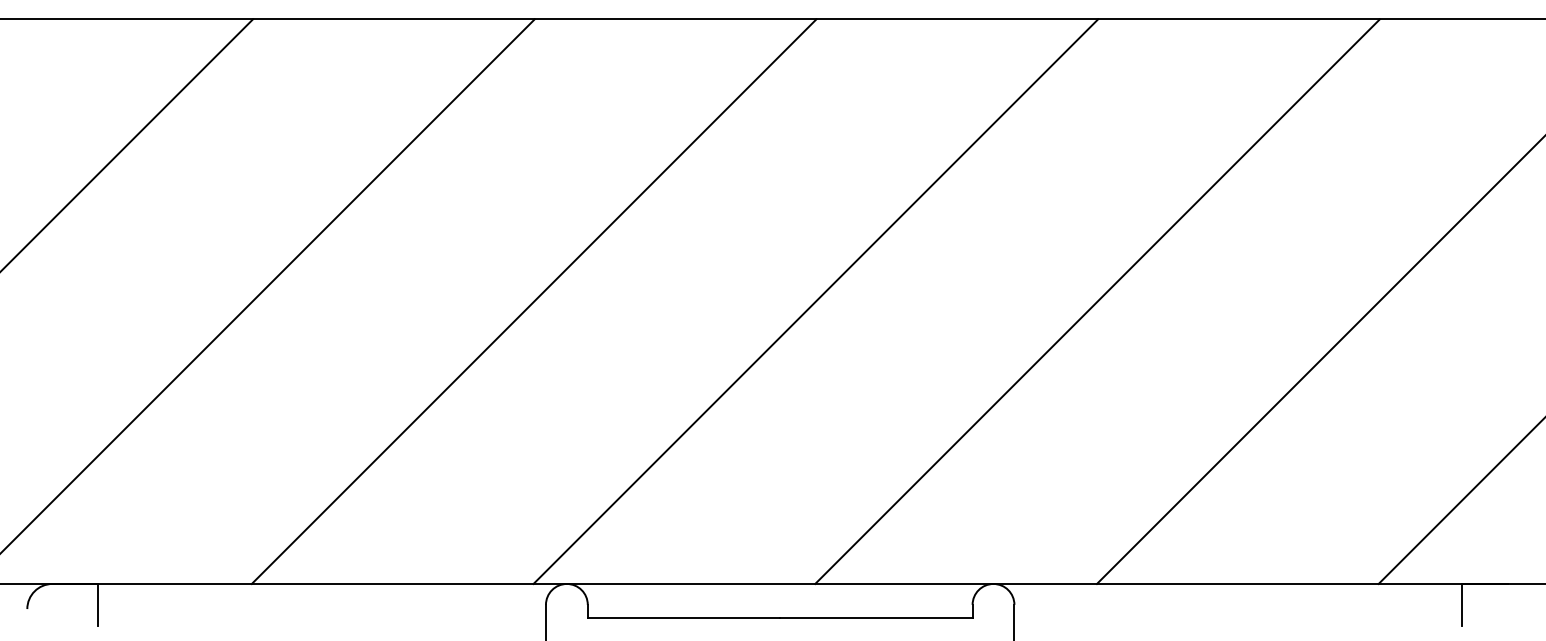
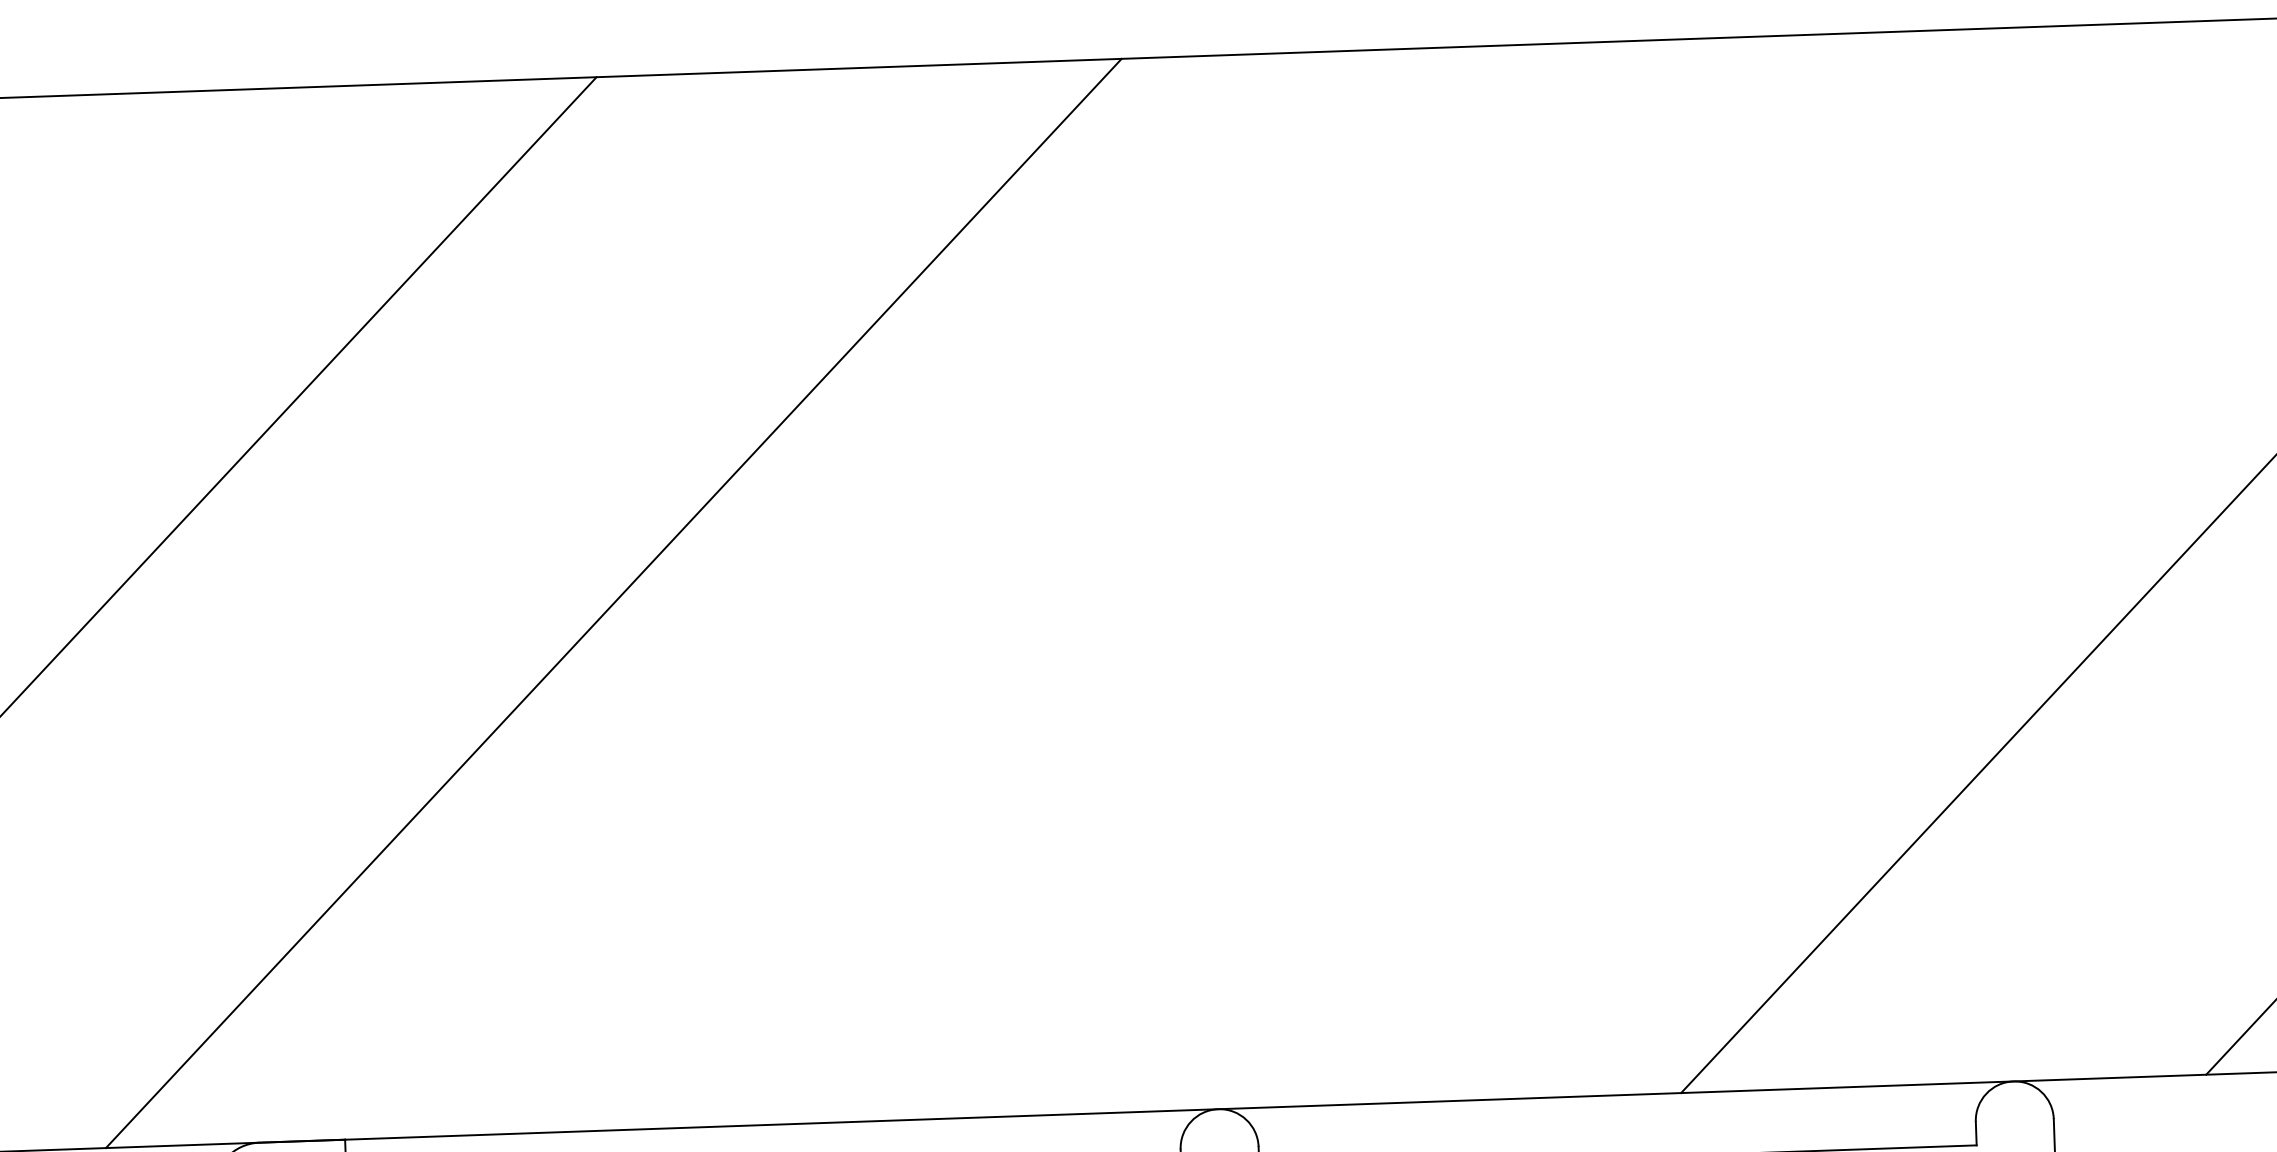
line: (533, 301) -> (1137, 584), removed
line: (815, 301) -> (1663, 566), removed

